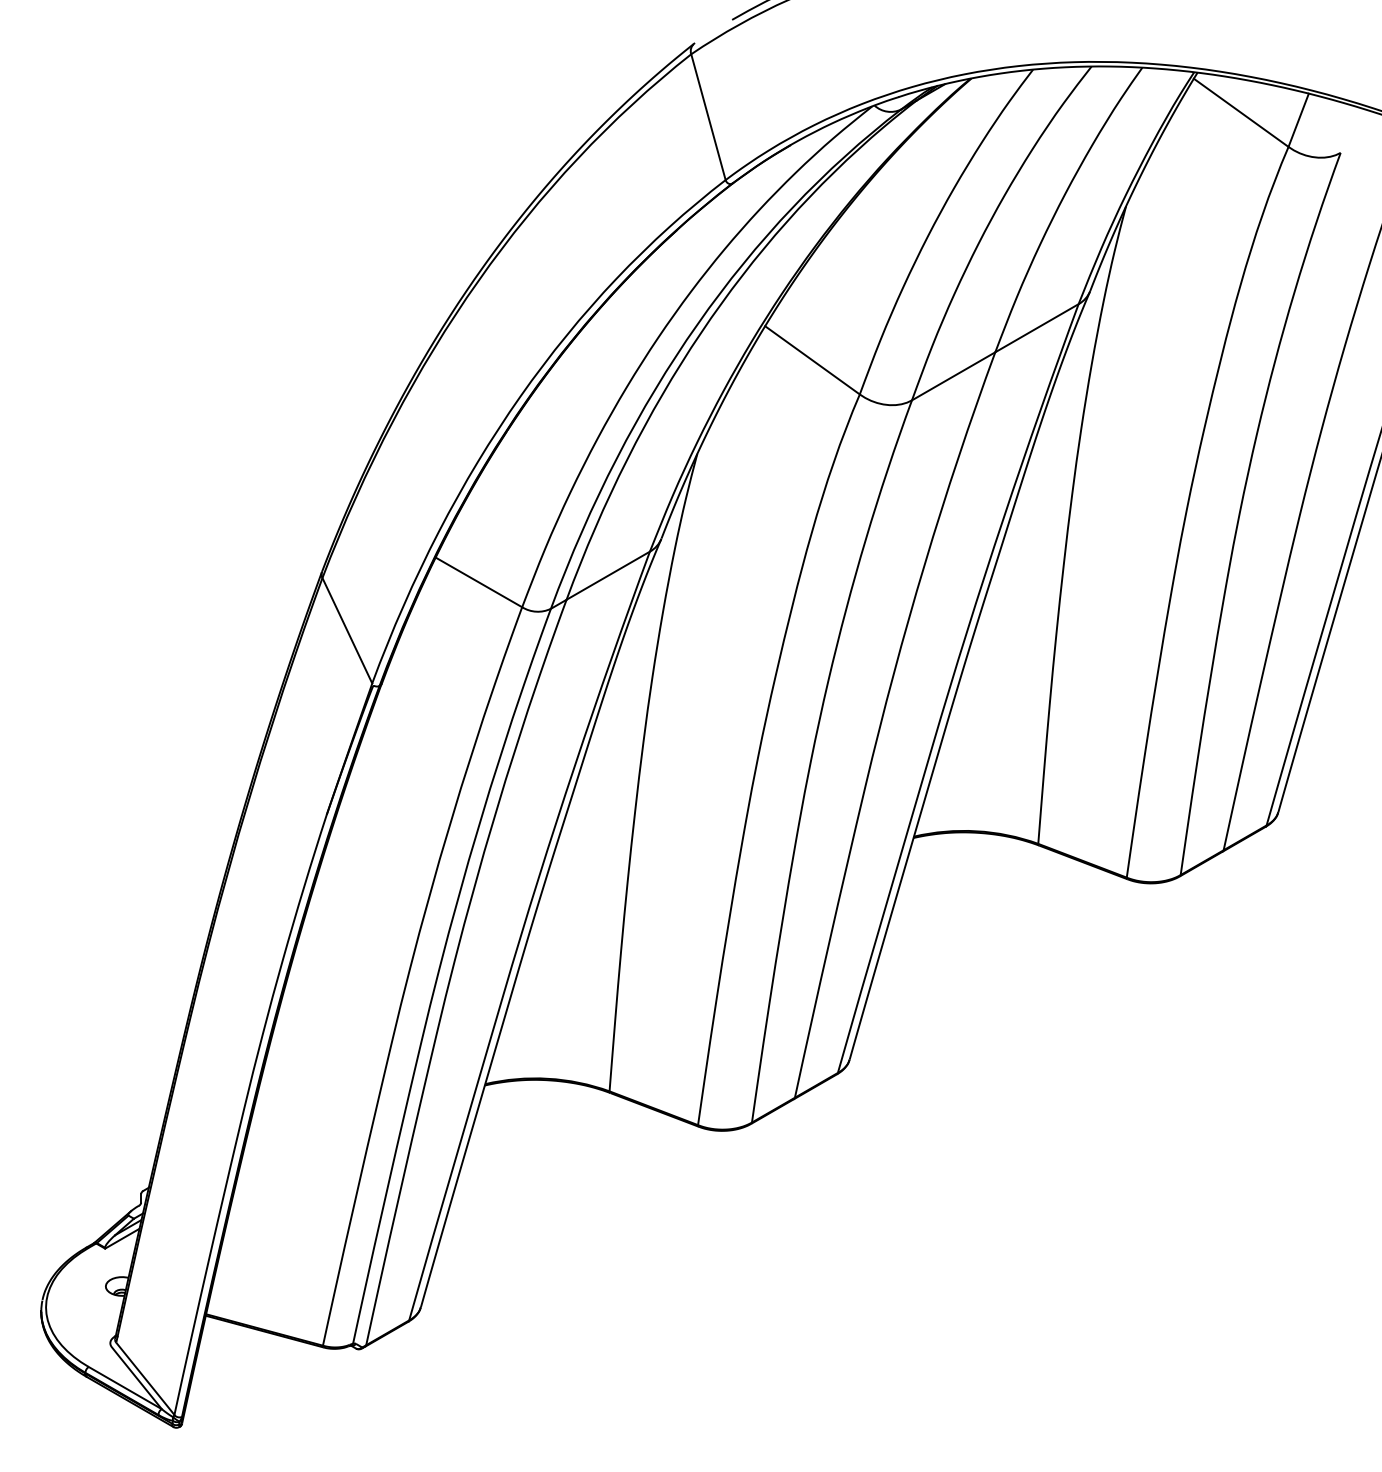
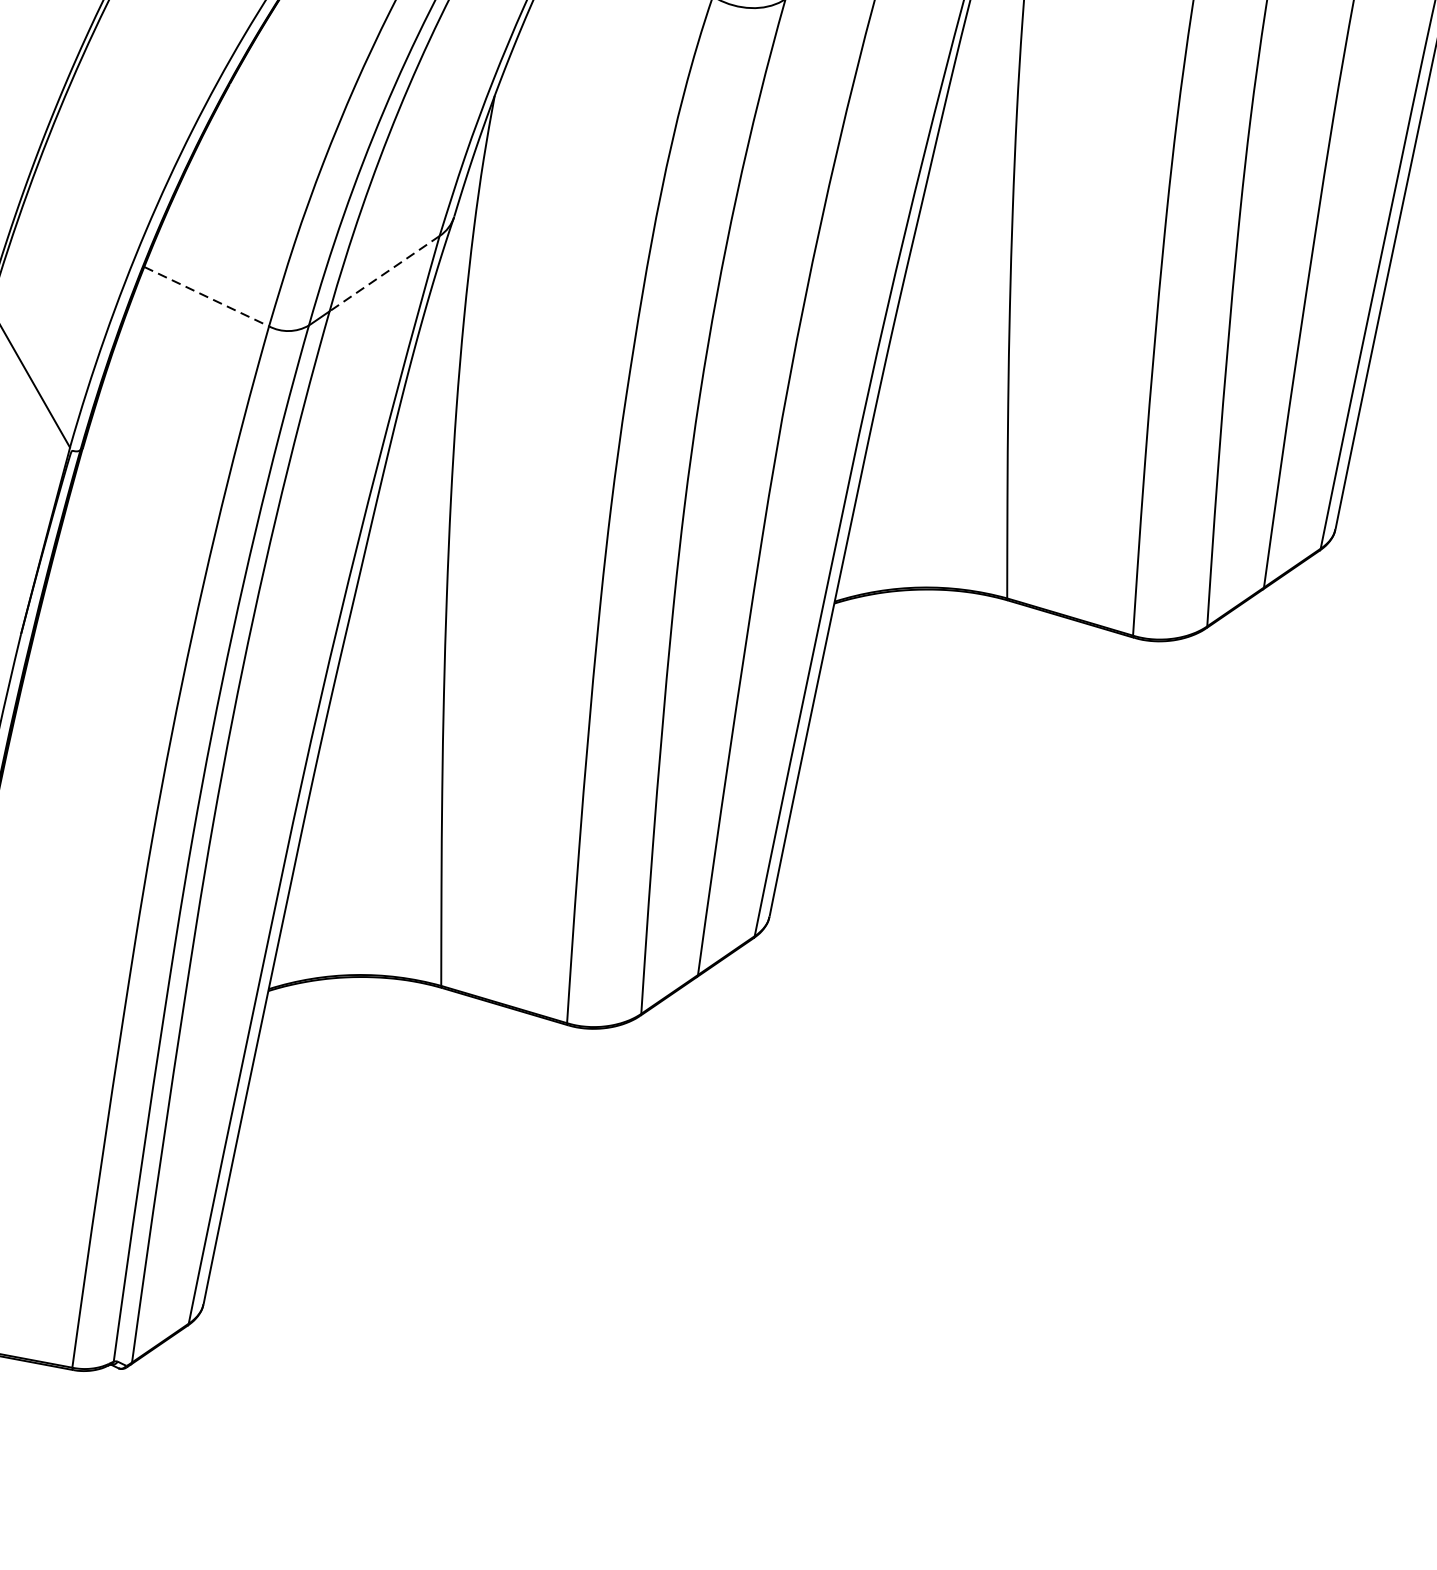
line: (607, 575) -> (383, 273), solid -> dashed
line: (478, 582) -> (206, 296), solid -> dashed

